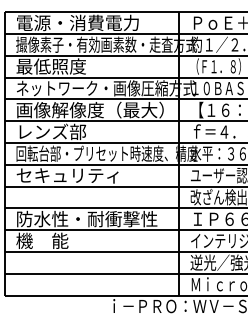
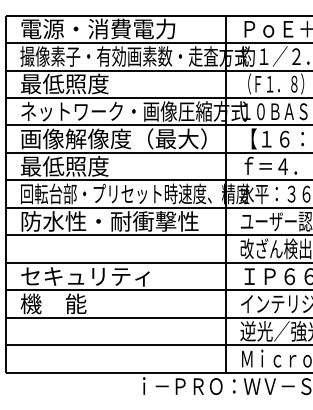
text: (51, 131) -> (64, 166), レンズ部 -> 最低照度
text: (86, 175) -> (109, 221), セキュリティ -> 防水性・耐衝撃性
text: (86, 219) -> (109, 276), 防水性・耐衝撃性 -> セキュリティ

